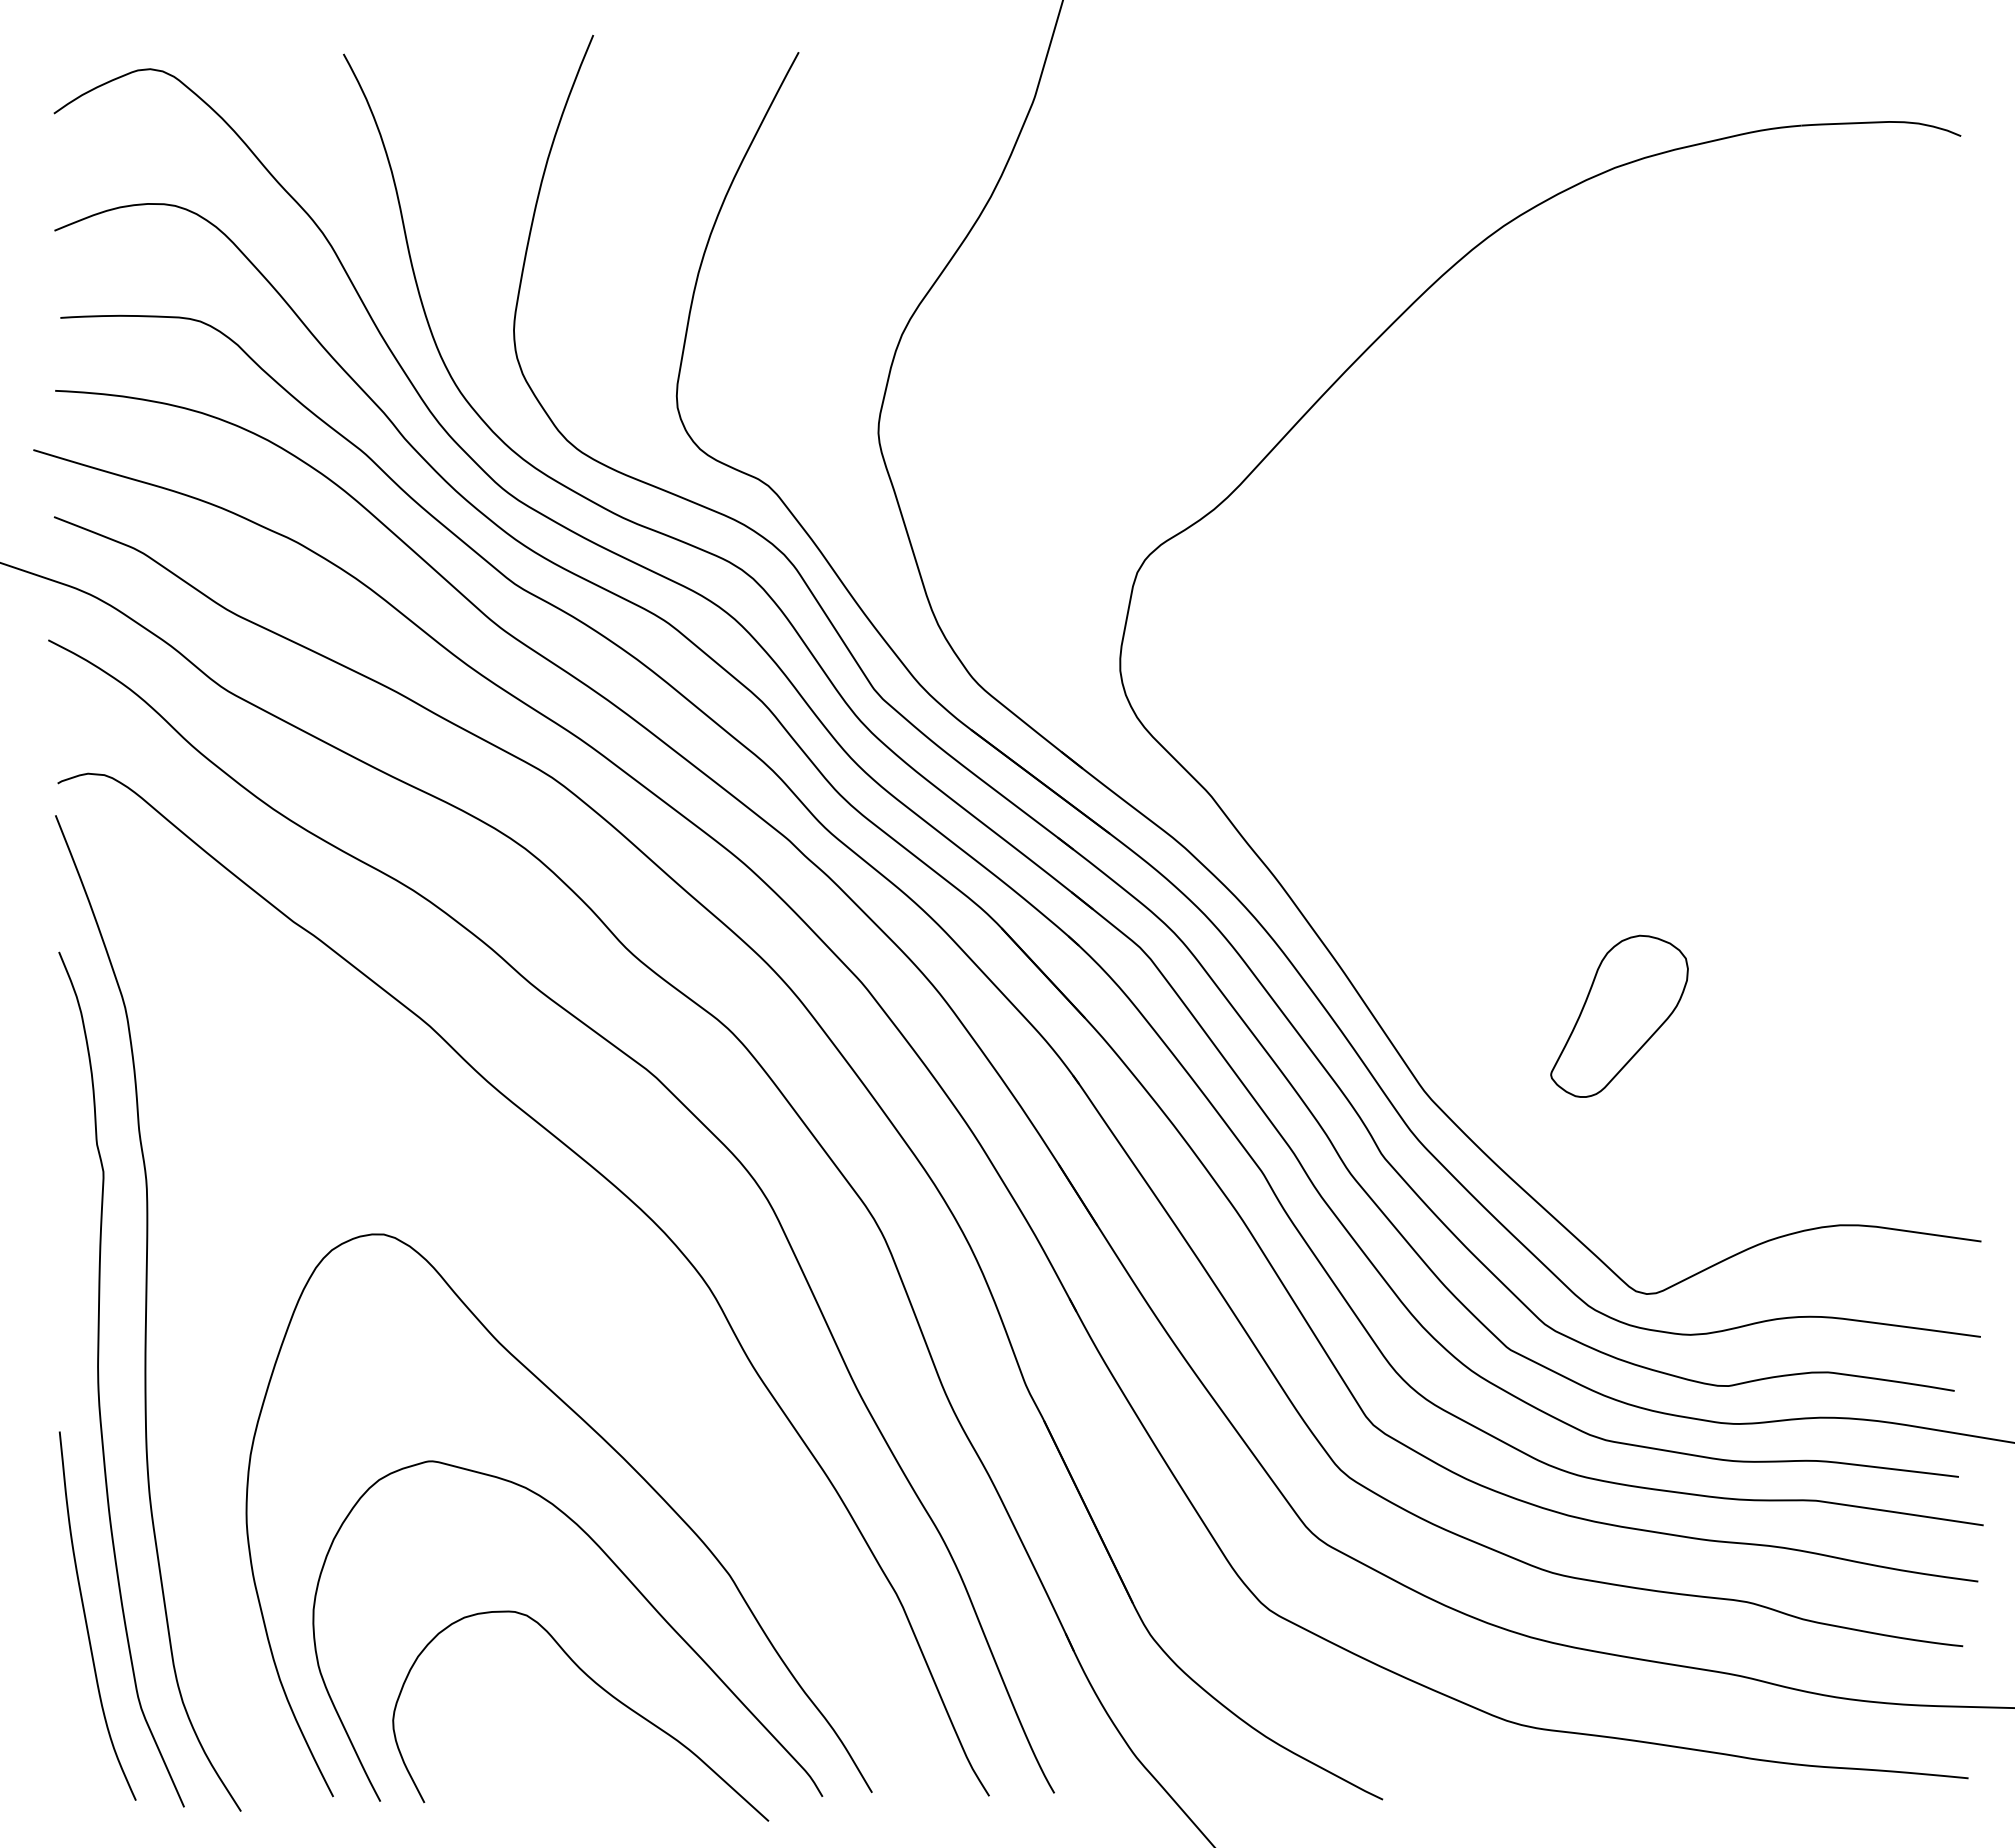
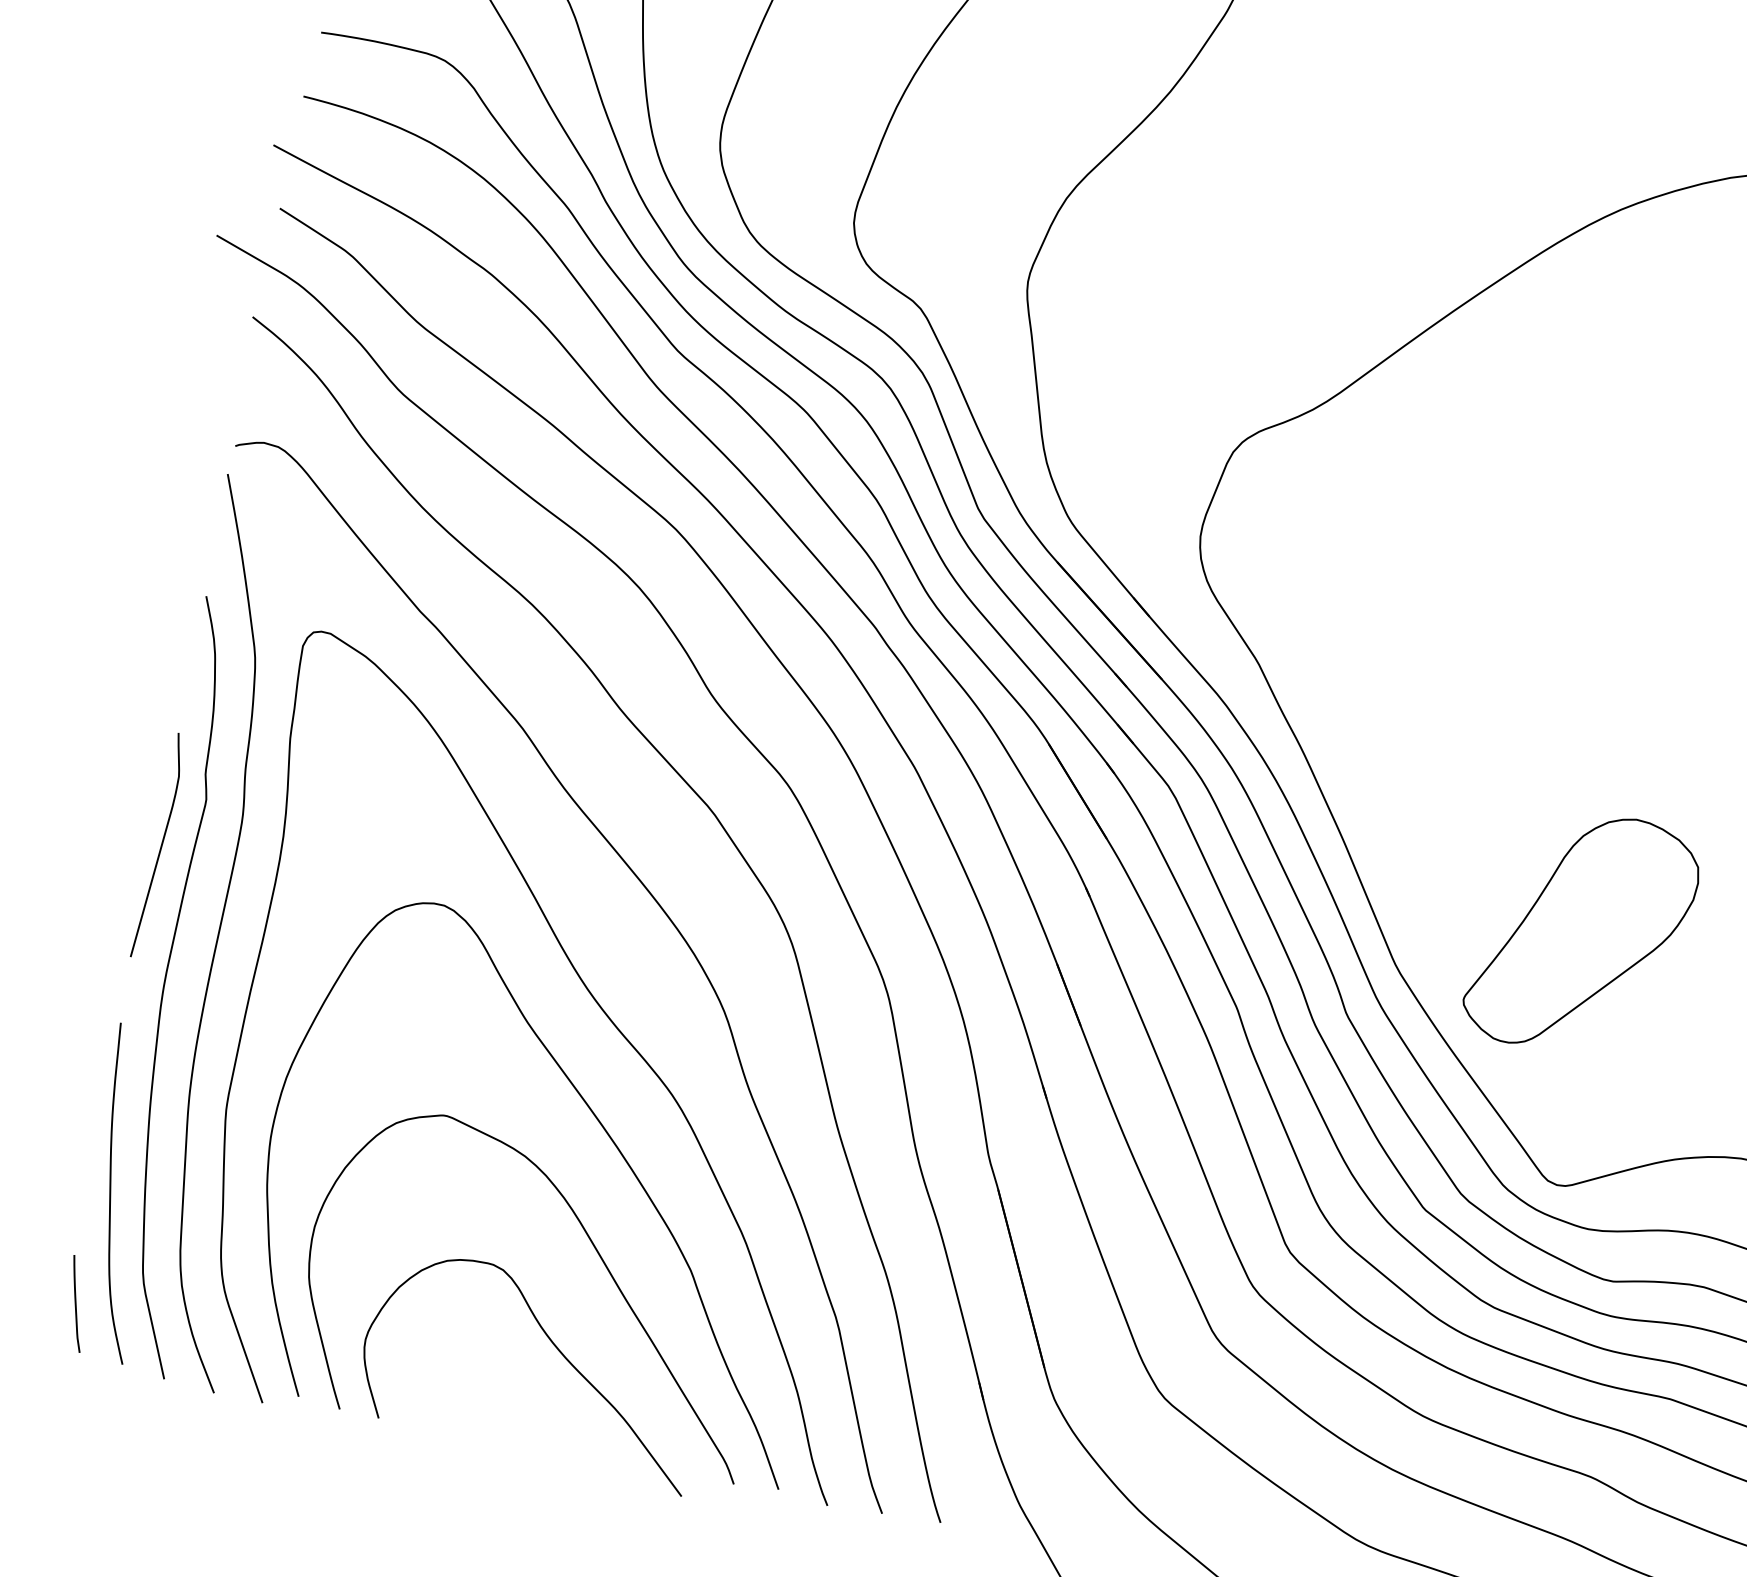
part: (1619, 1016) -> (1582, 933), size x1.67
curve: (64, 1231) -> (161, 845), added
curve: (595, 1329) -> (615, 1028), added
curve: (72, 1744) -> (76, 1303), added

